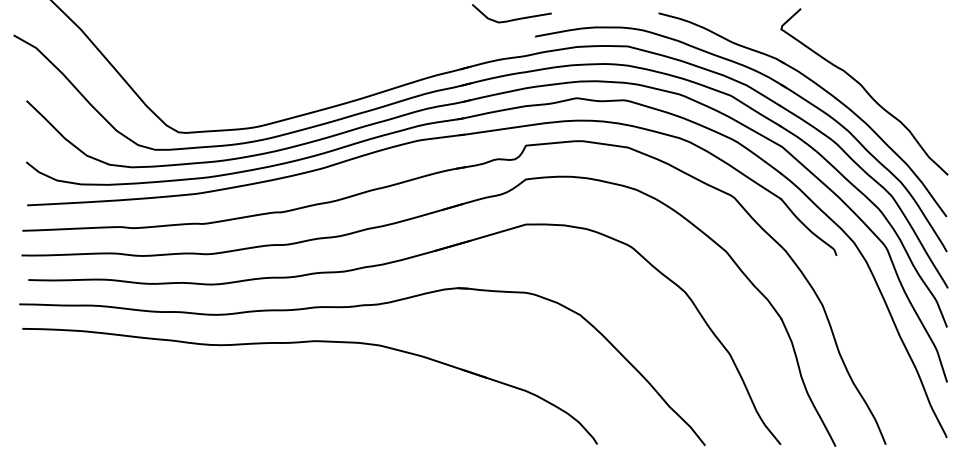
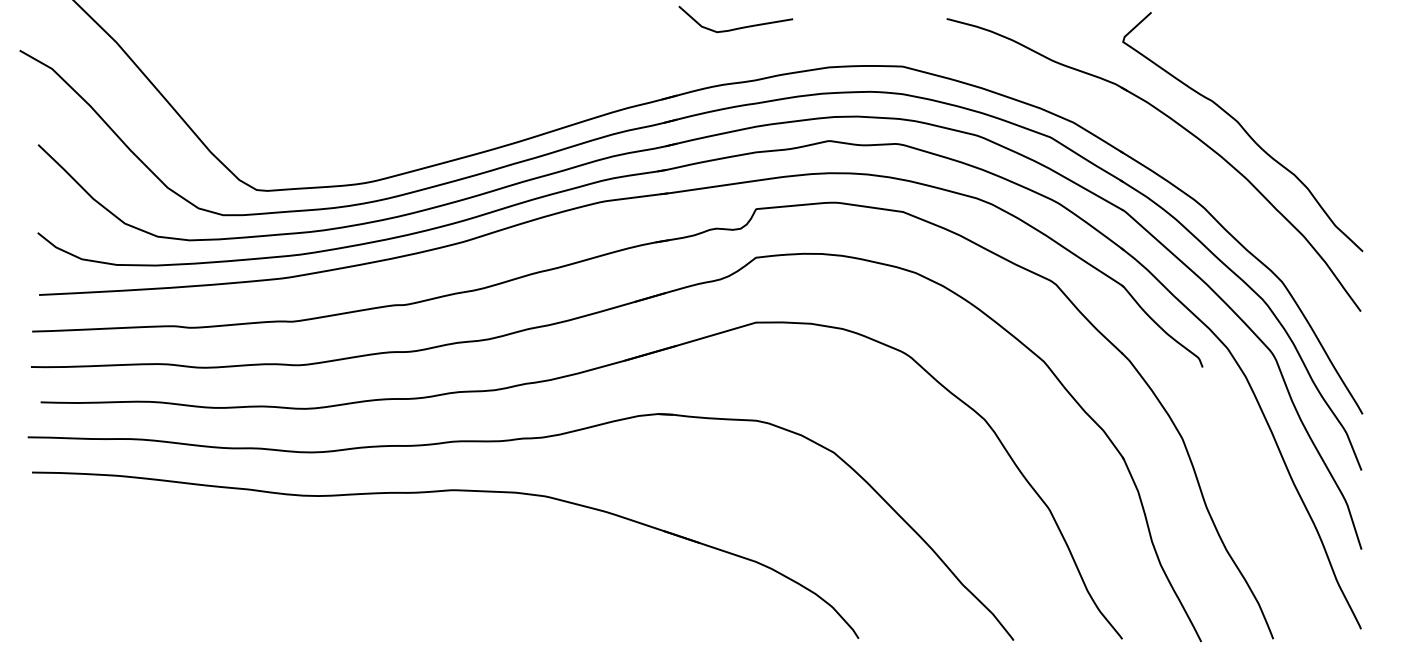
part: (773, 81) -> (1111, 116), removed

